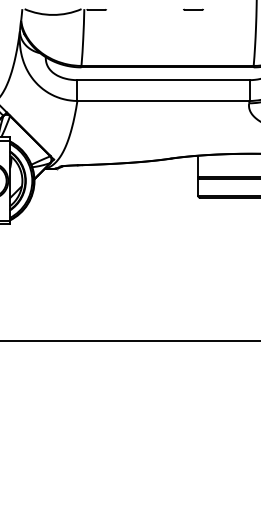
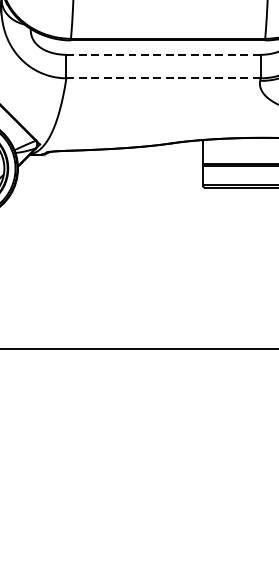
line: (162, 80) -> (162, 55), solid -> dashed
line: (162, 100) -> (162, 77), solid -> dashed

